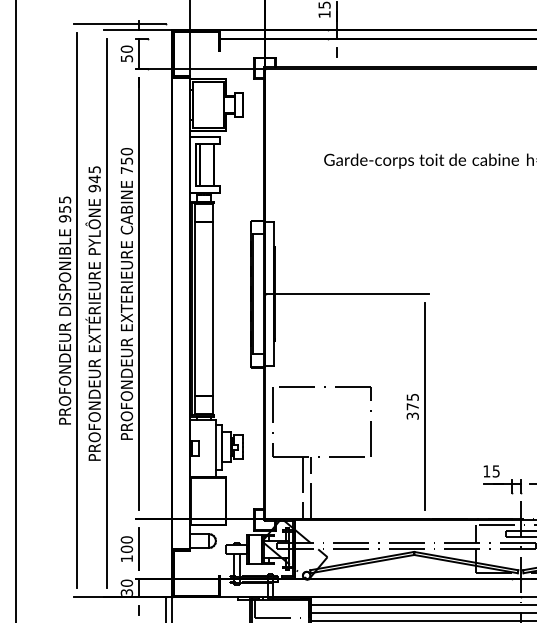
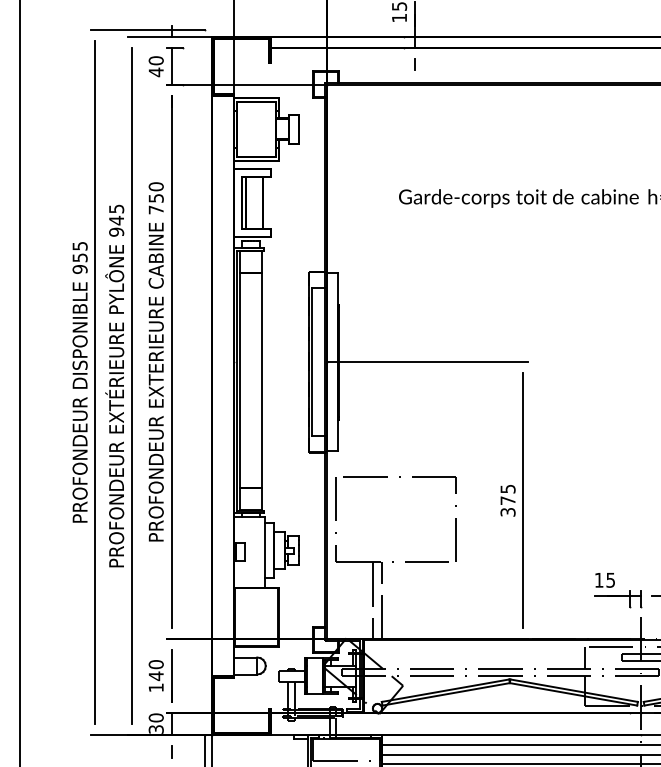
text: (127, 58) -> (156, 72), 50 -> 40
text: (126, 549) -> (155, 676), 100 -> 140

